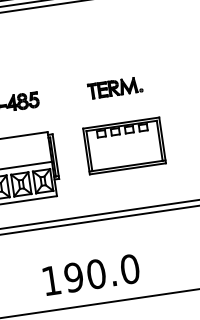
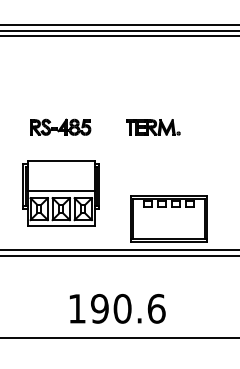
part: (115, 88) -> (153, 127), moved
part: (124, 145) -> (168, 218), moved
text: (129, 268) -> (156, 308), 190.0 -> 190.6

